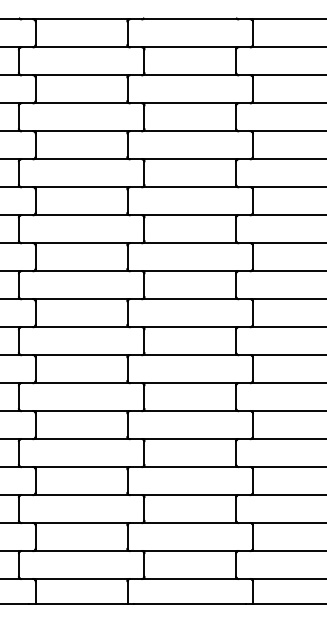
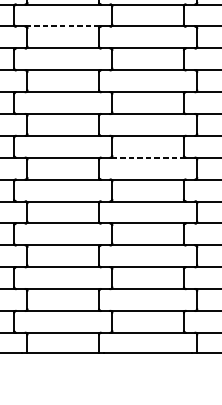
line: (82, 187) -> (63, 26), solid -> dashed
line: (189, 355) -> (147, 158), solid -> dashed

